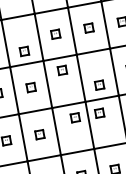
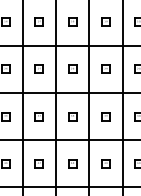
part: (23, 50) -> (38, 68), moved
part: (62, 70) -> (72, 116), moved
part: (99, 85) -> (105, 116), moved
part: (99, 113) -> (105, 163), moved
part: (75, 117) -> (72, 163), moved

